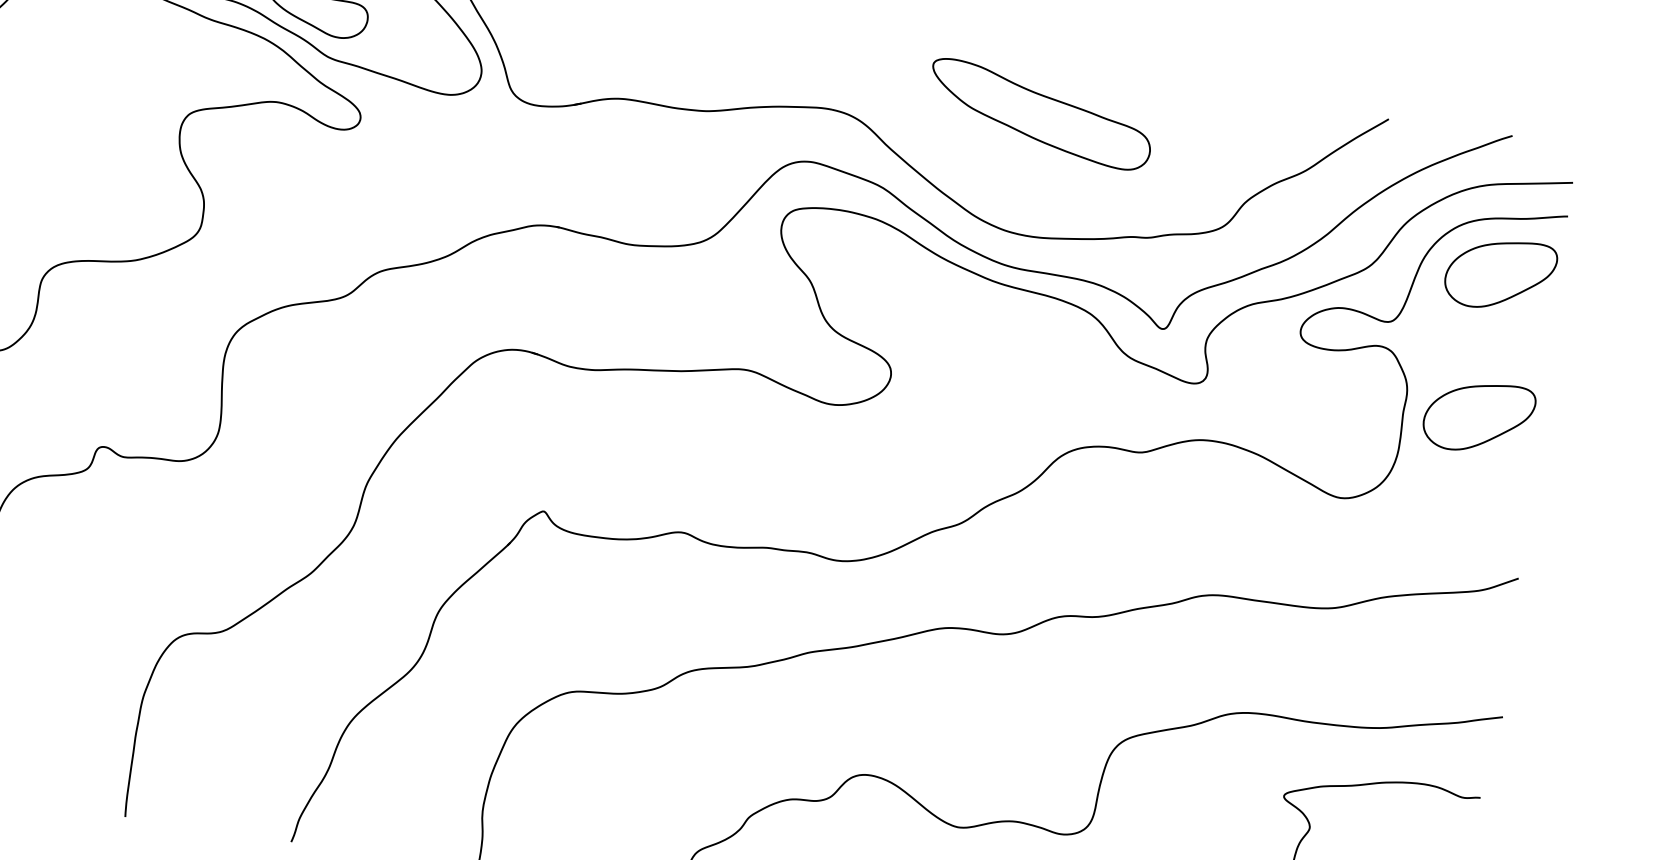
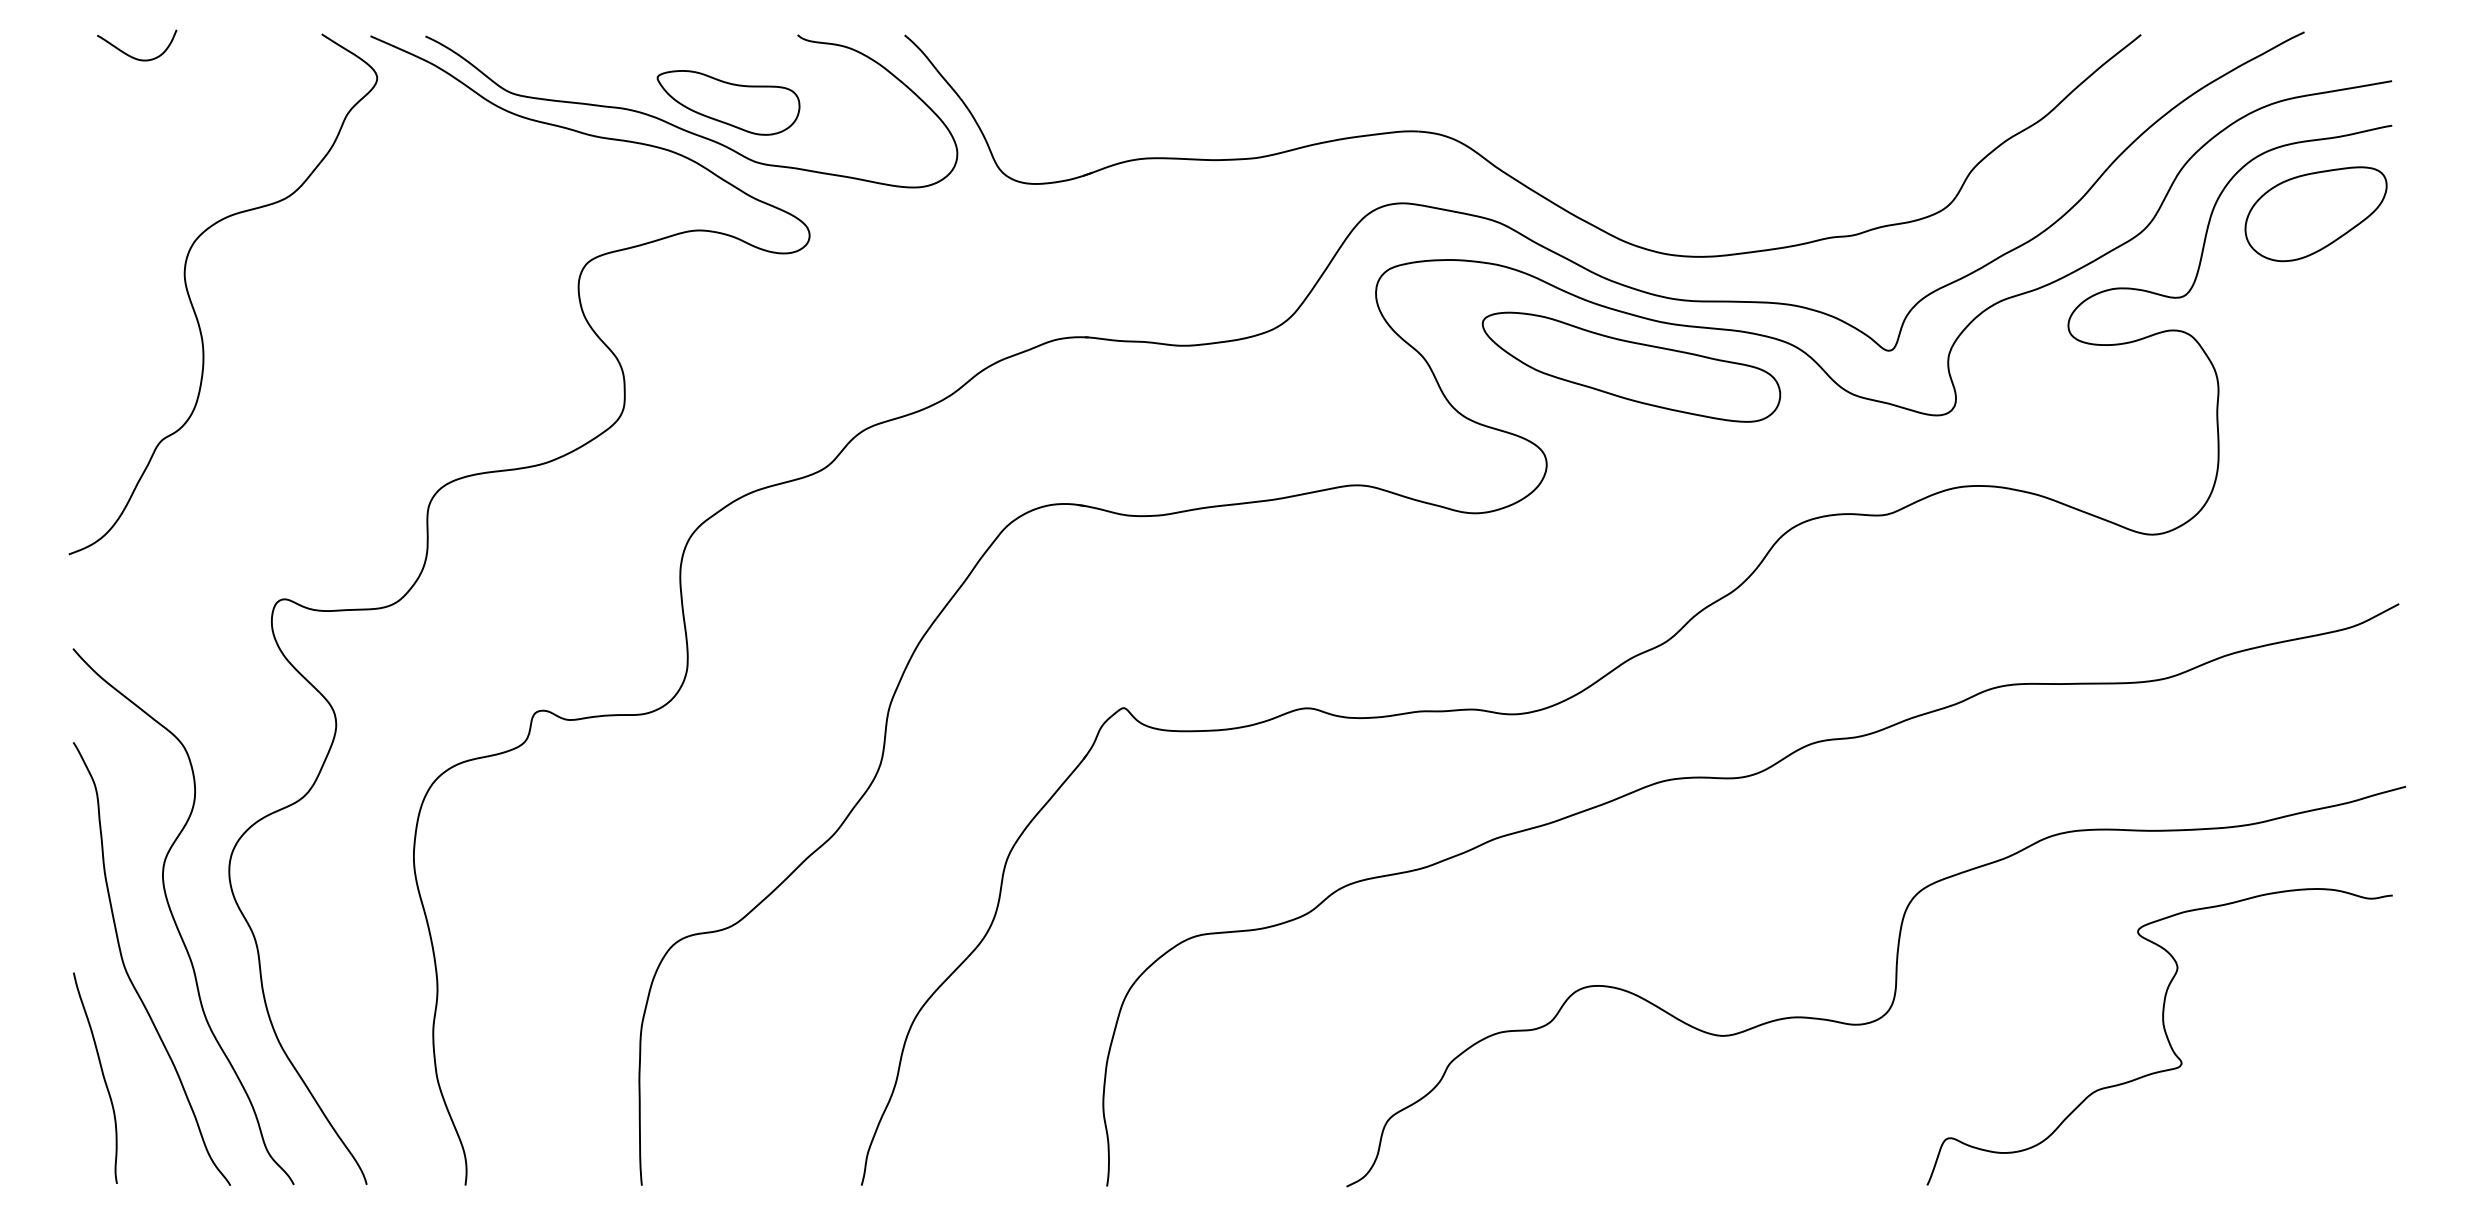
part: (1040, 114) -> (1631, 366), moved
part: (1478, 417) -> (2315, 403), removed

